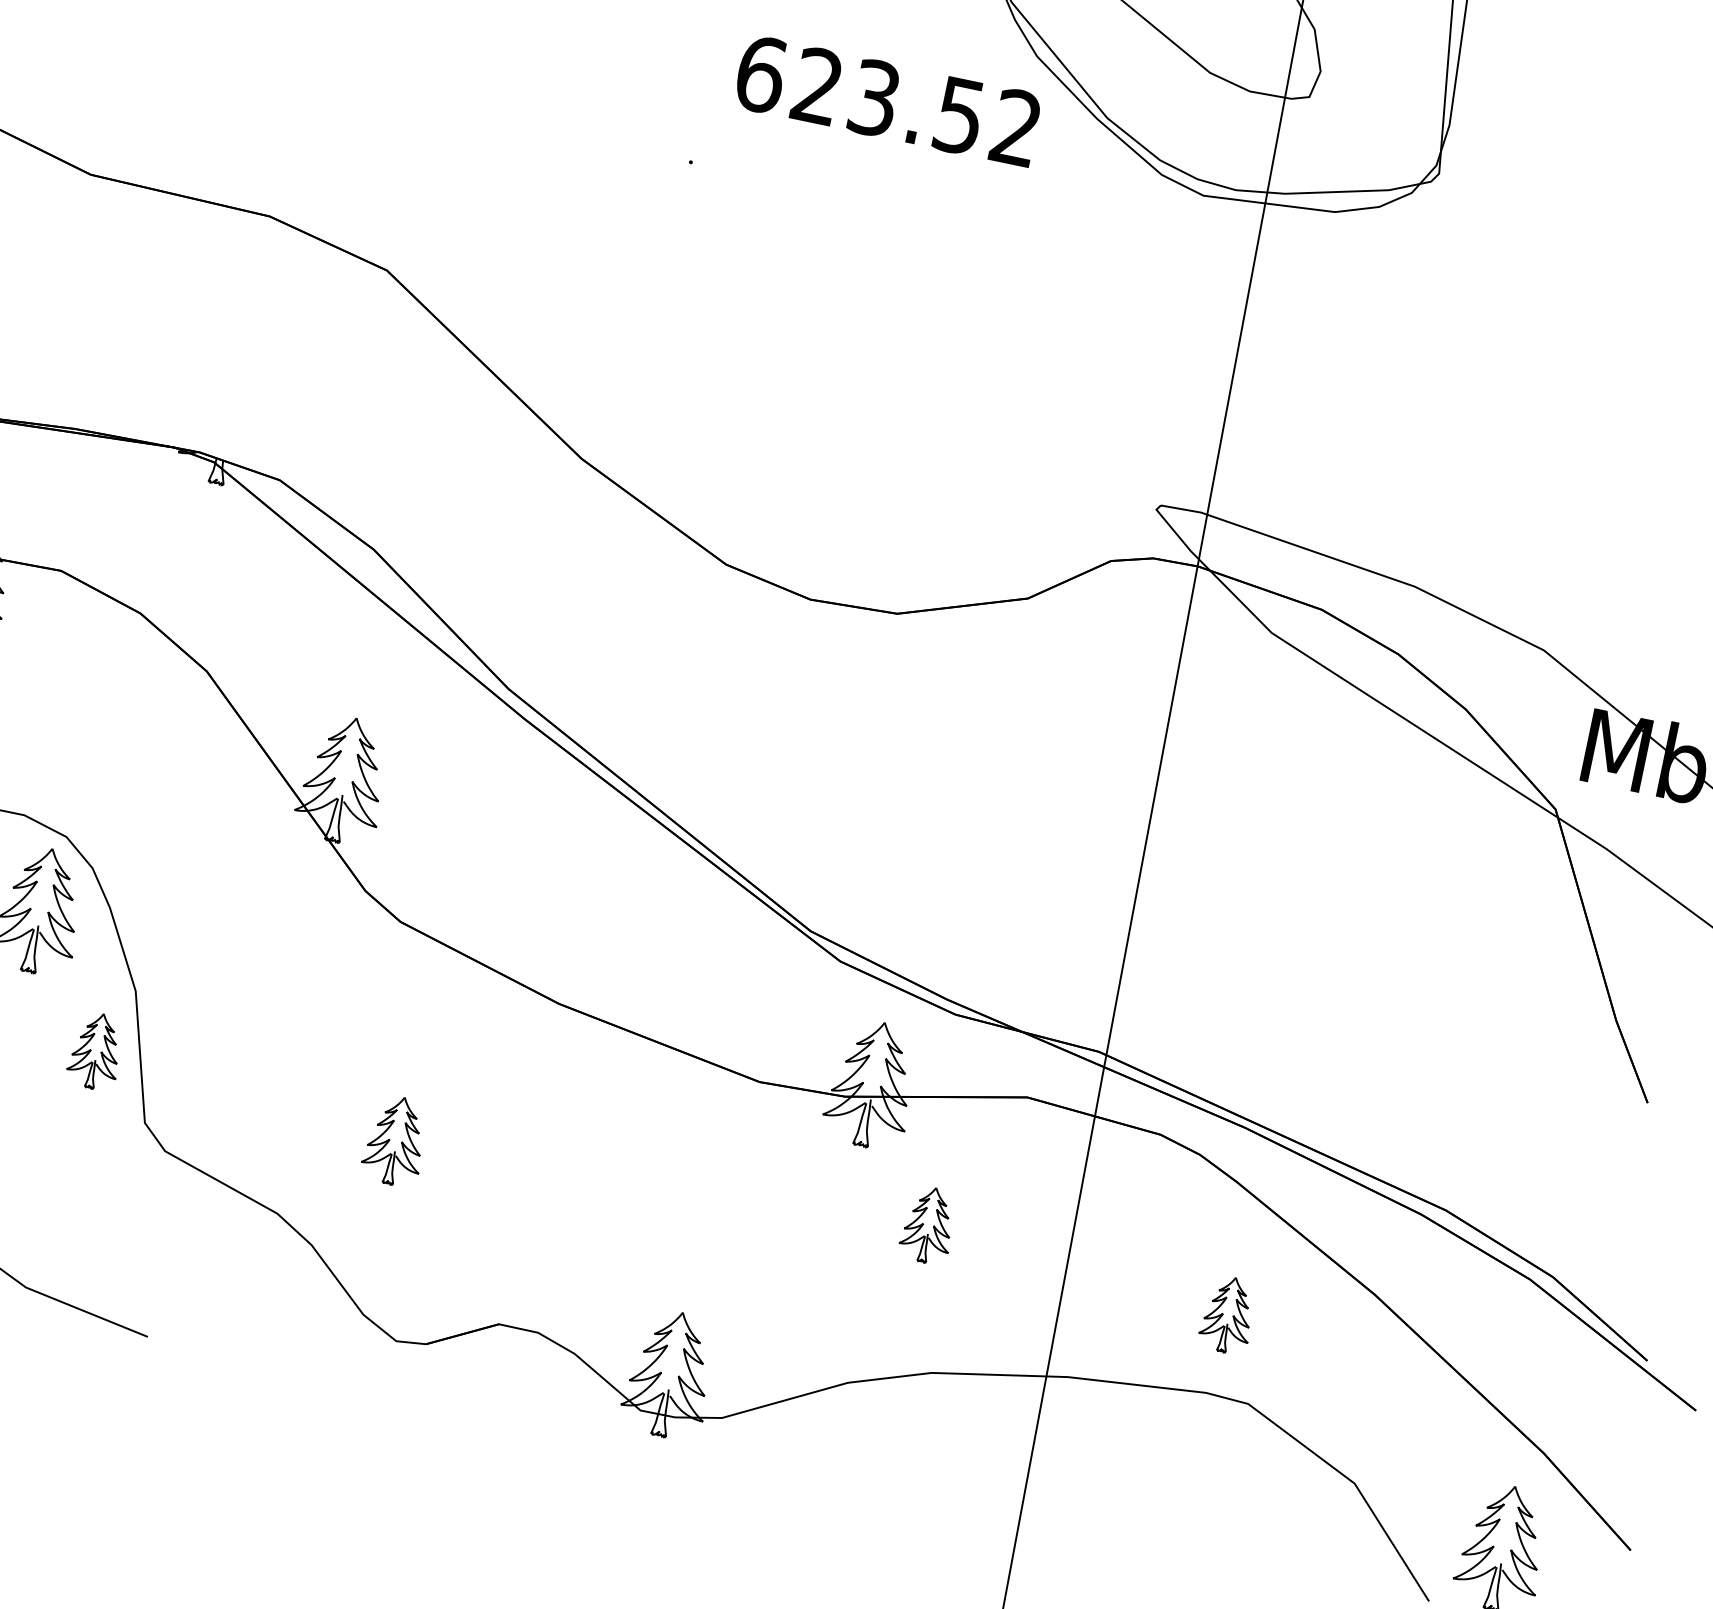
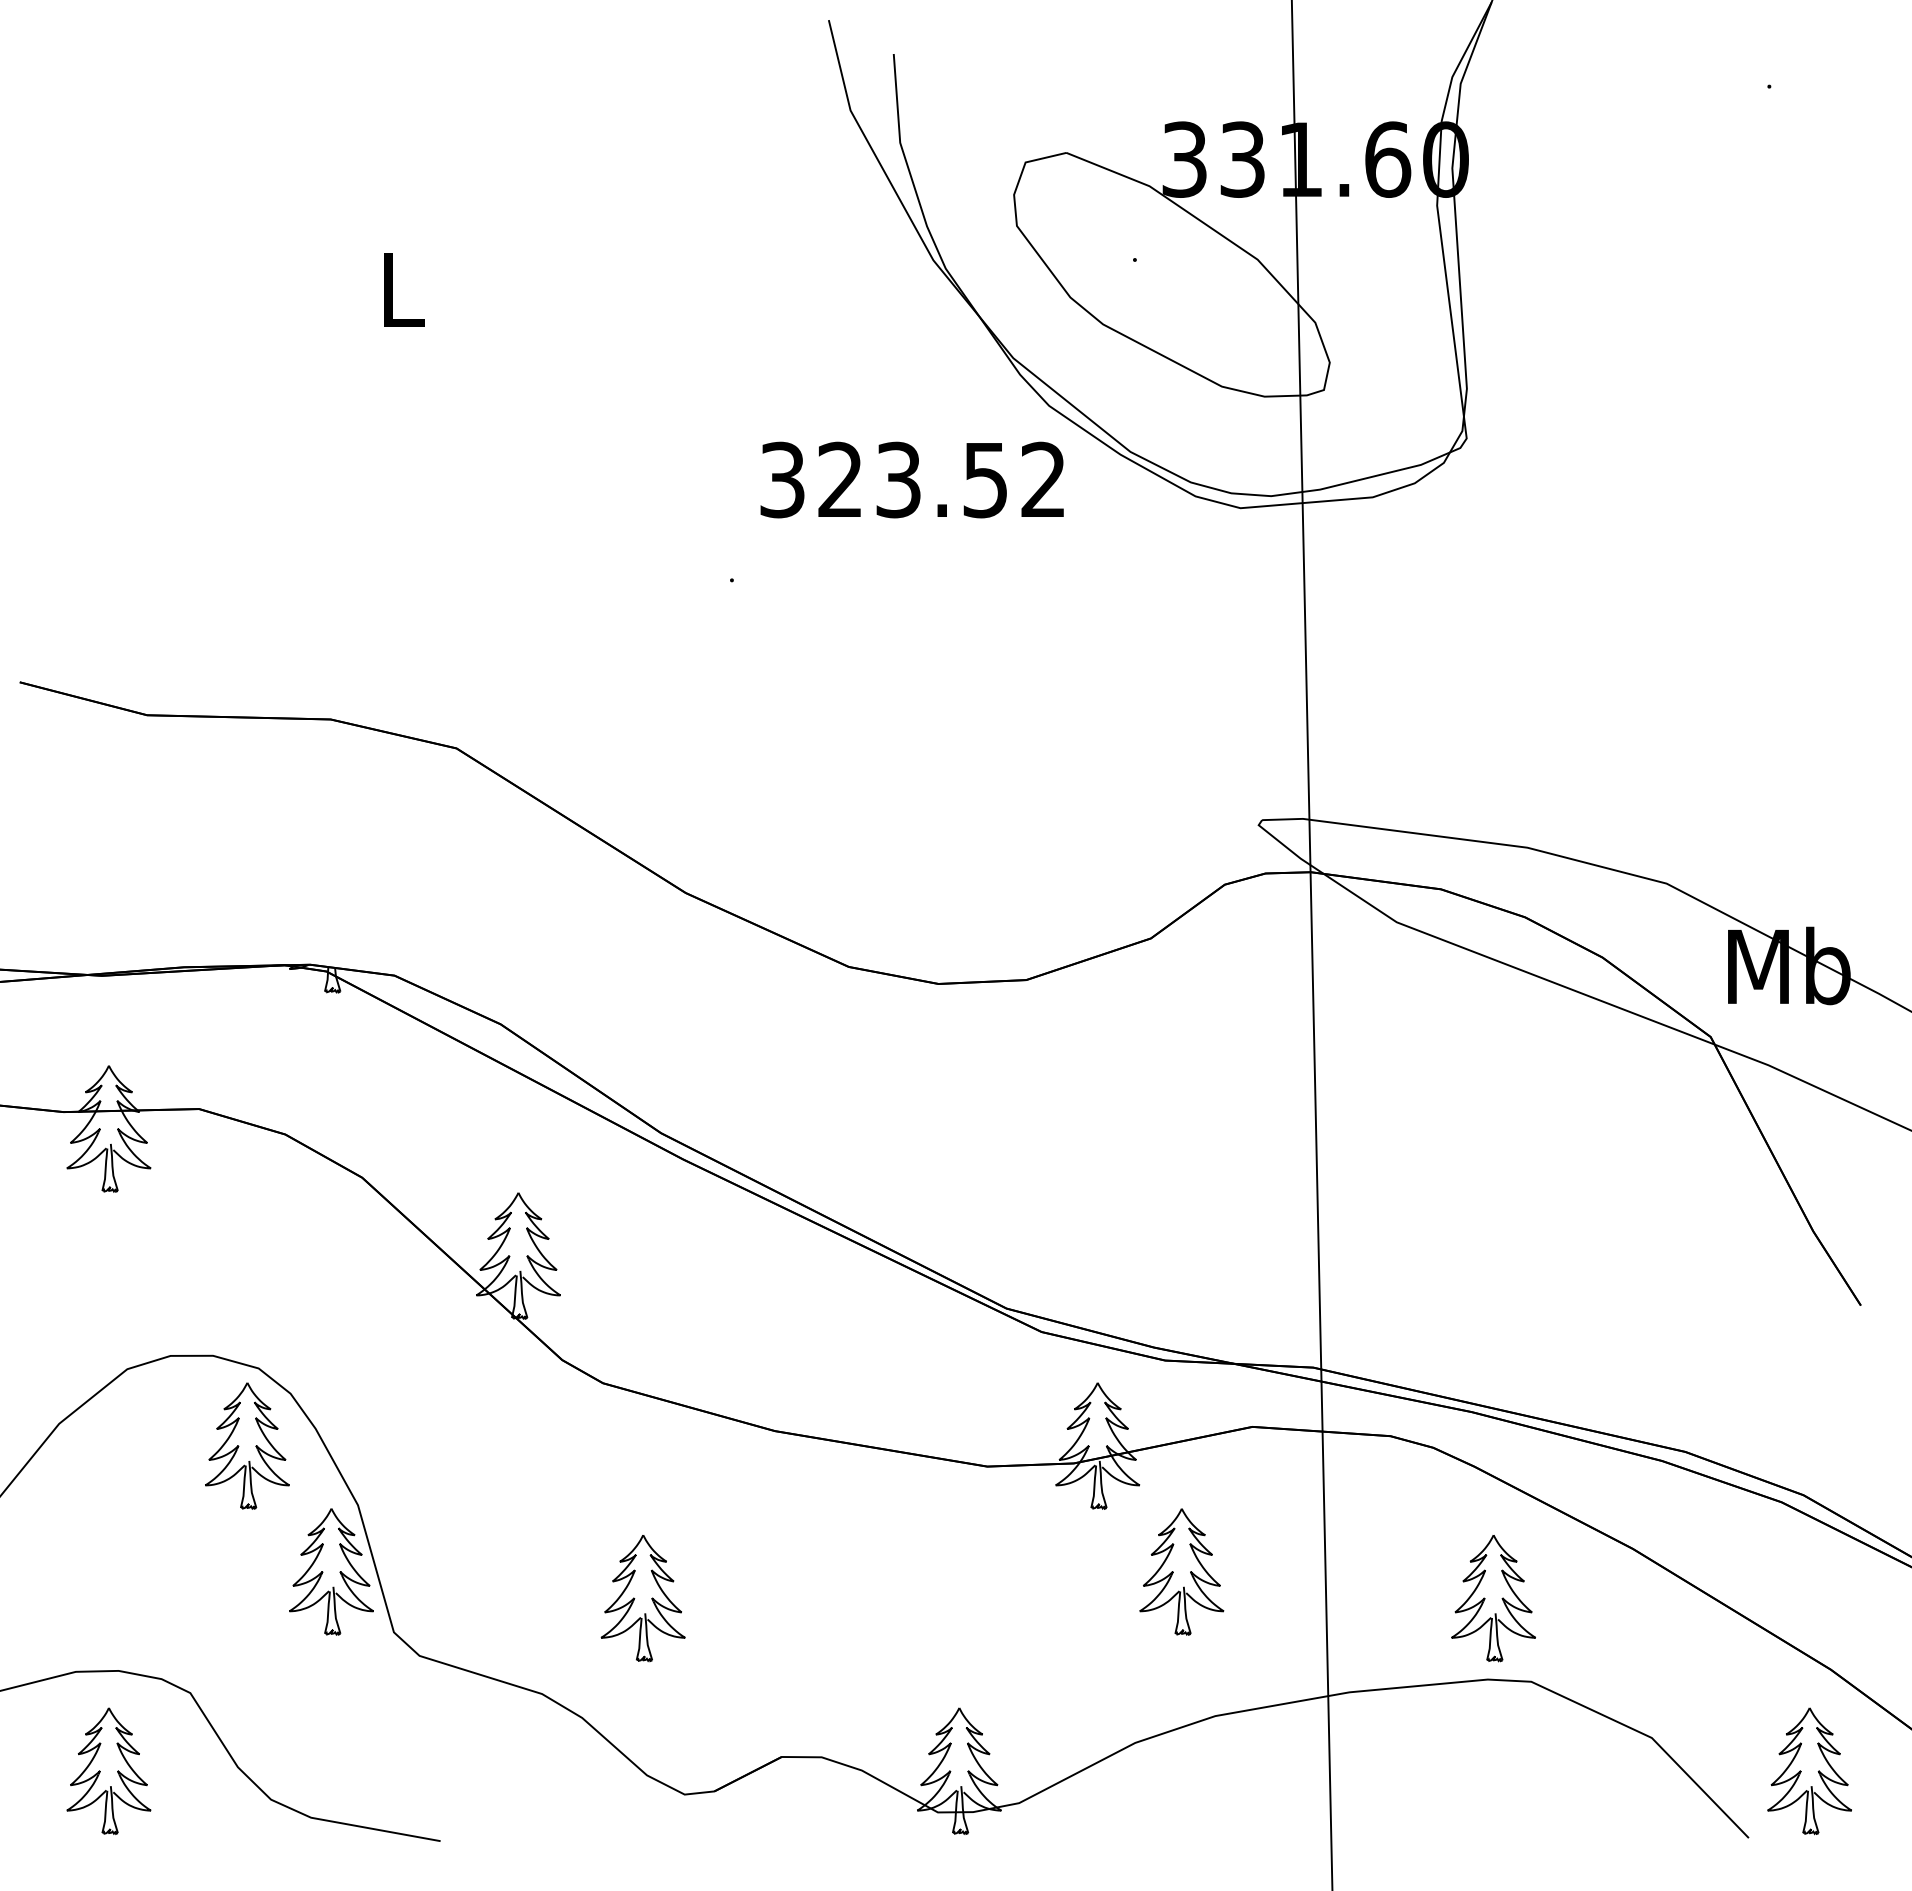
text: (761, 73) -> (782, 479), 623.52 -> 323.52
part: (96, 1050) -> (331, 1571), size x1.67
part: (395, 1140) -> (642, 1598), size x1.43
part: (928, 1224) -> (1181, 1571), size x1.67
part: (1228, 1314) -> (1493, 1598), size x1.67

